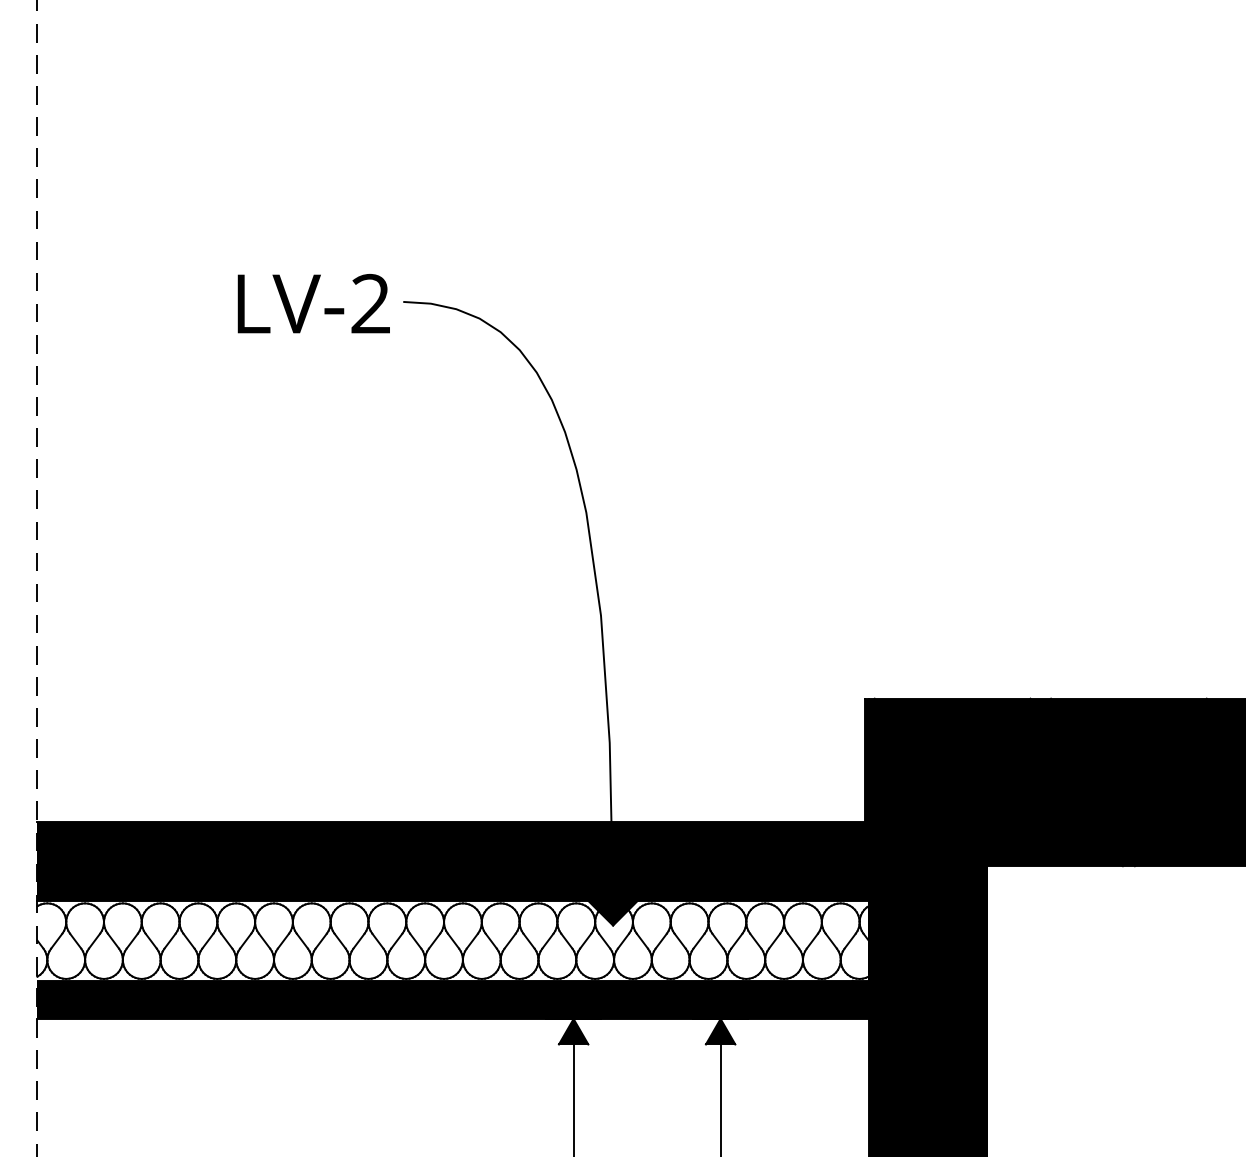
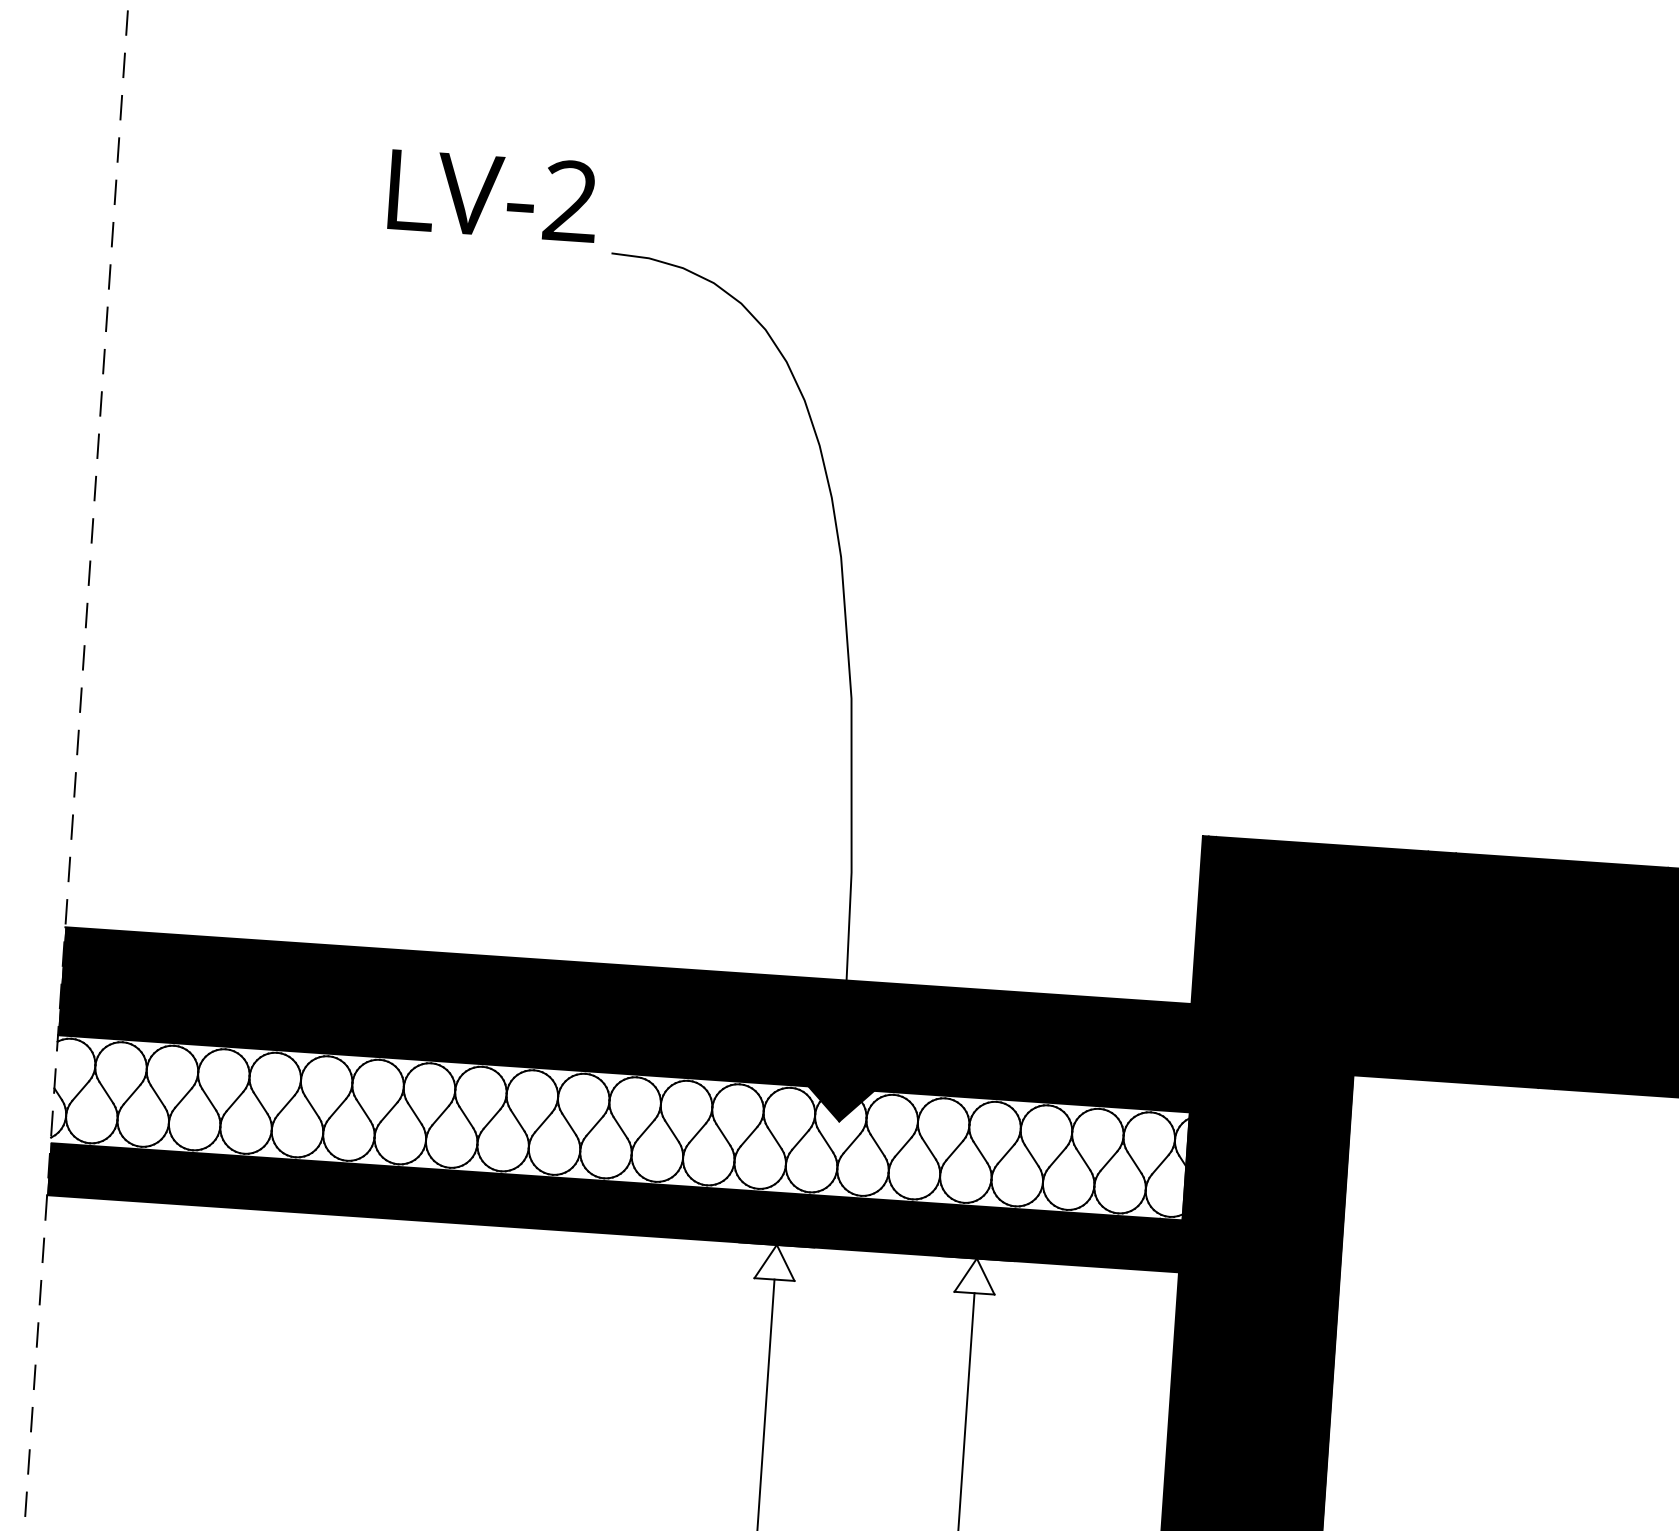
text: (313, 303) -> (492, 195), moved
fill: (573, 1031) -> (775, 1261), removed
fill: (720, 1031) -> (975, 1275), removed

